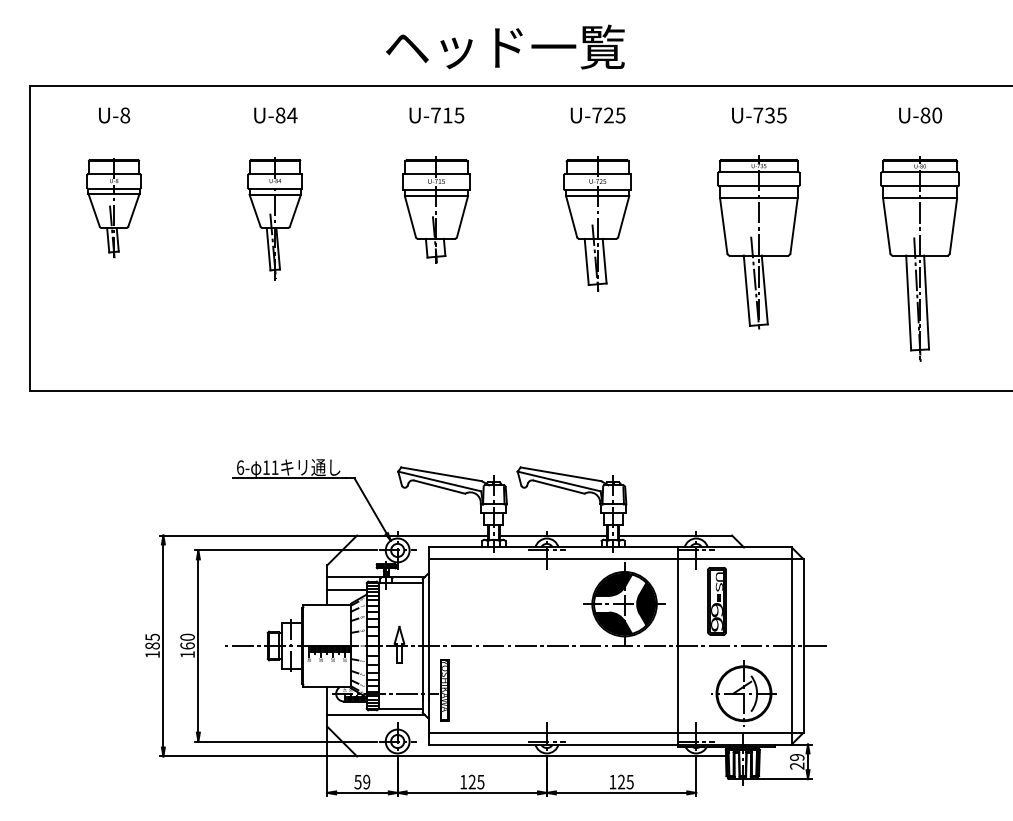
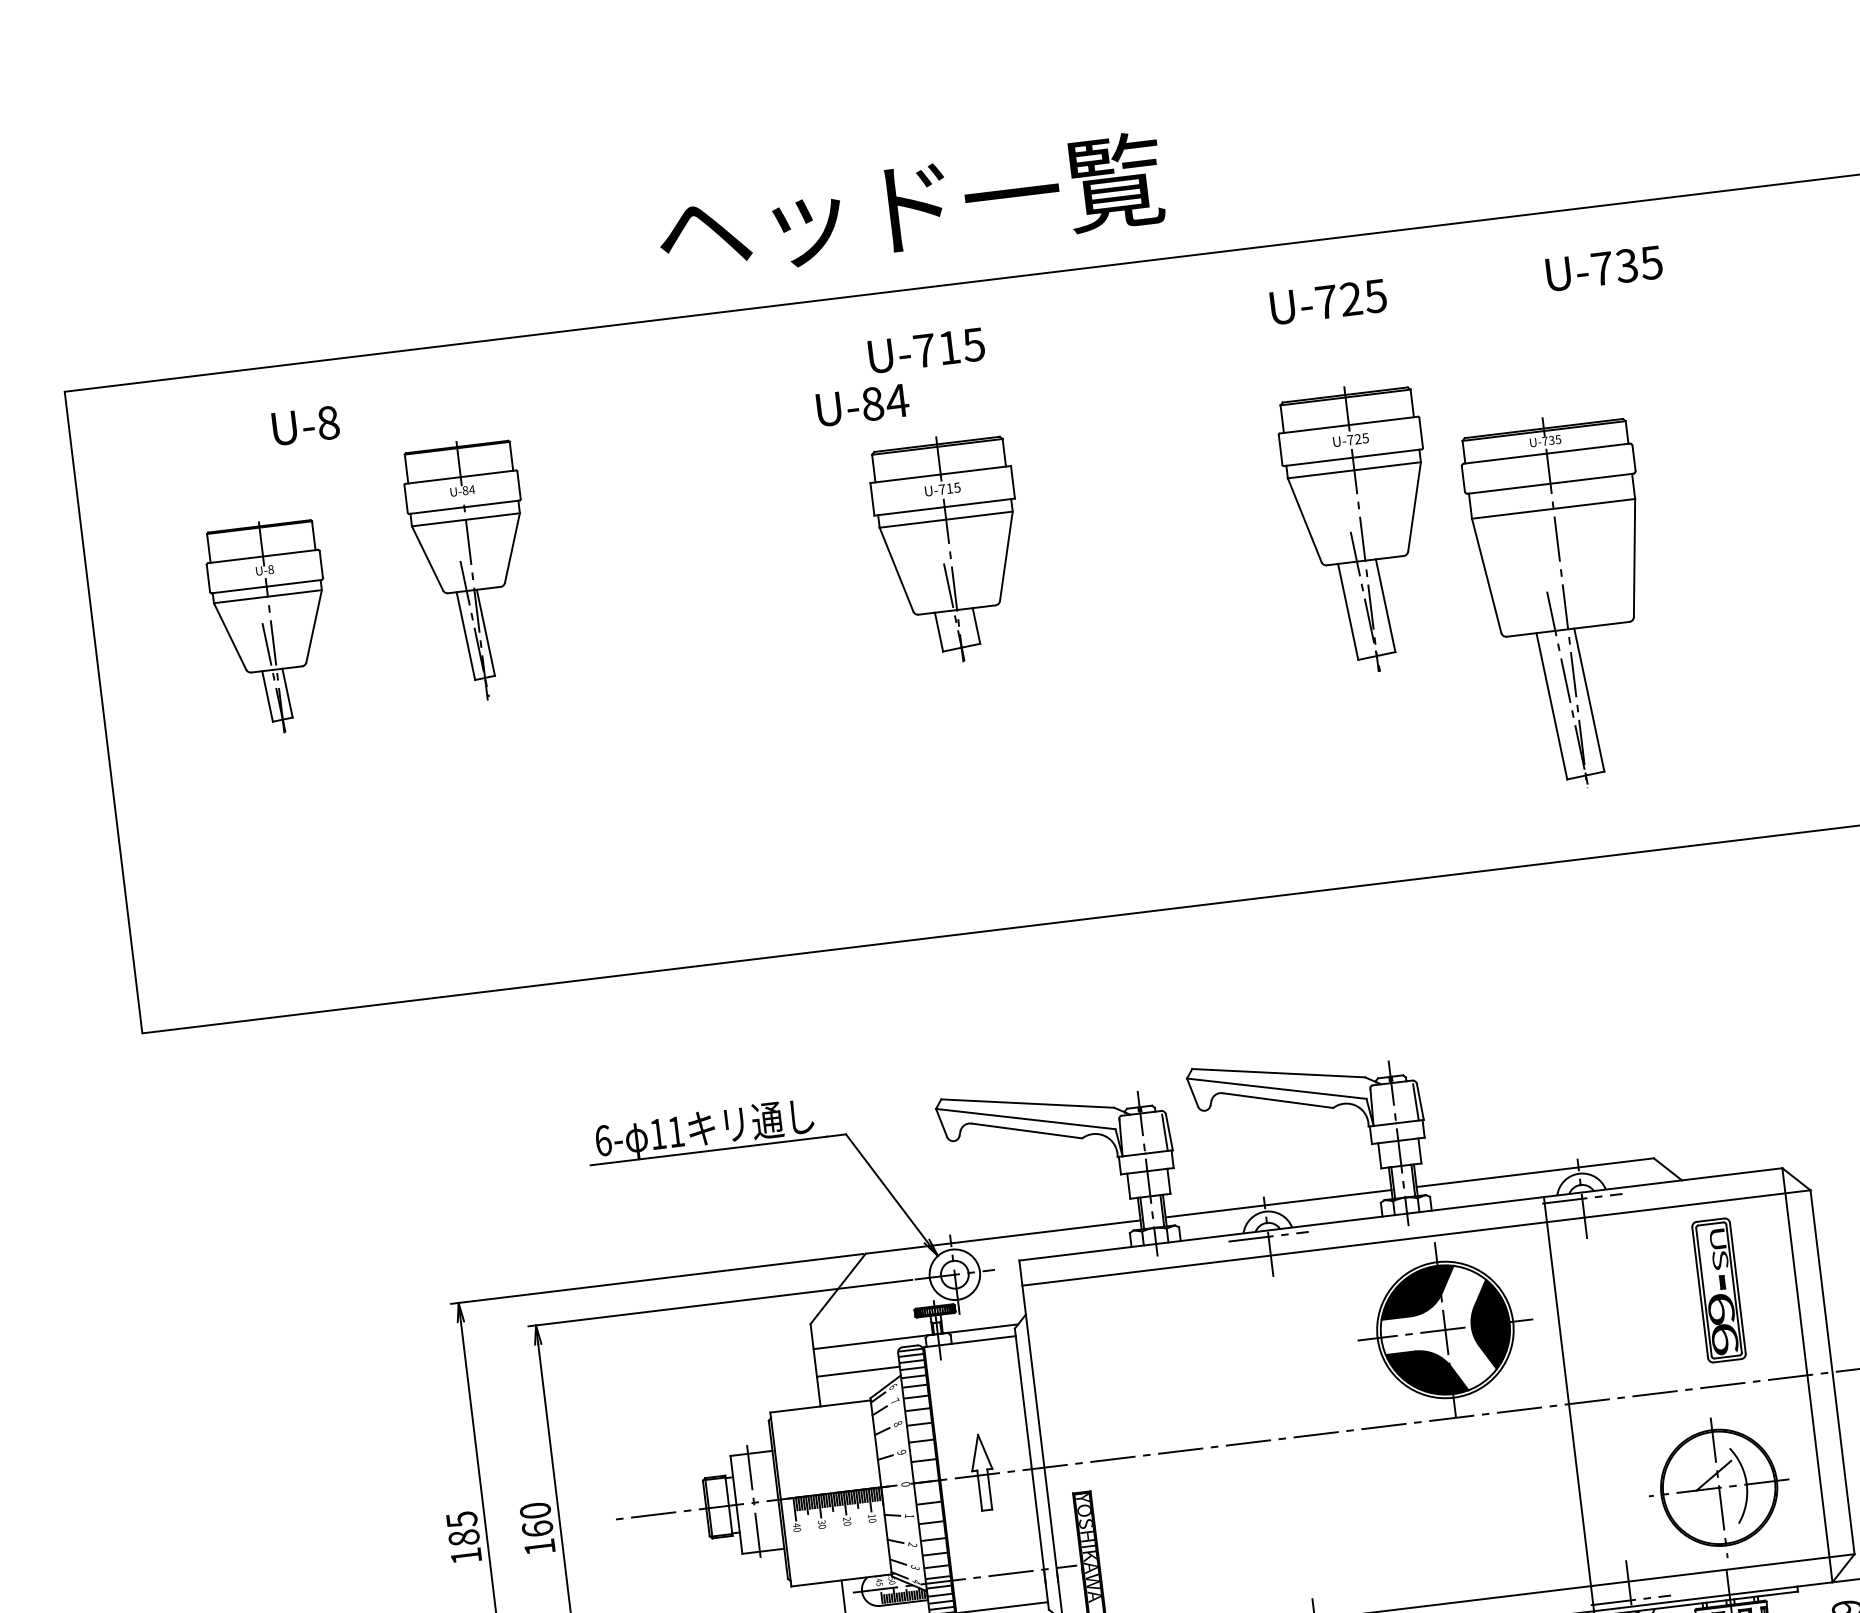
text: (505, 46) -> (910, 205), moved
text: (114, 115) -> (305, 425), moved
text: (275, 115) -> (862, 405), moved
text: (597, 115) -> (1327, 302), moved
part: (274, 218) -> (470, 570), moved
part: (597, 223) -> (1361, 528), moved
part: (758, 242) -> (1563, 601), moved
part: (716, 601) -> (1717, 1291), moved

